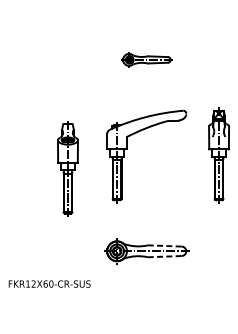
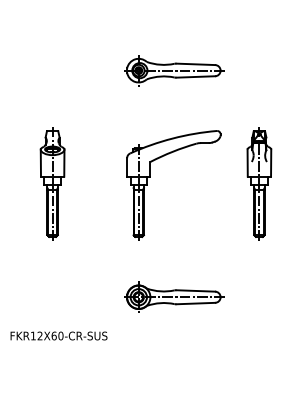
part: (147, 59) -> (174, 70), size x1.67
part: (67, 168) -> (52, 183), moved
line: (165, 245) -> (195, 290), dashed -> solid
line: (165, 256) -> (195, 303), dashed -> solid

